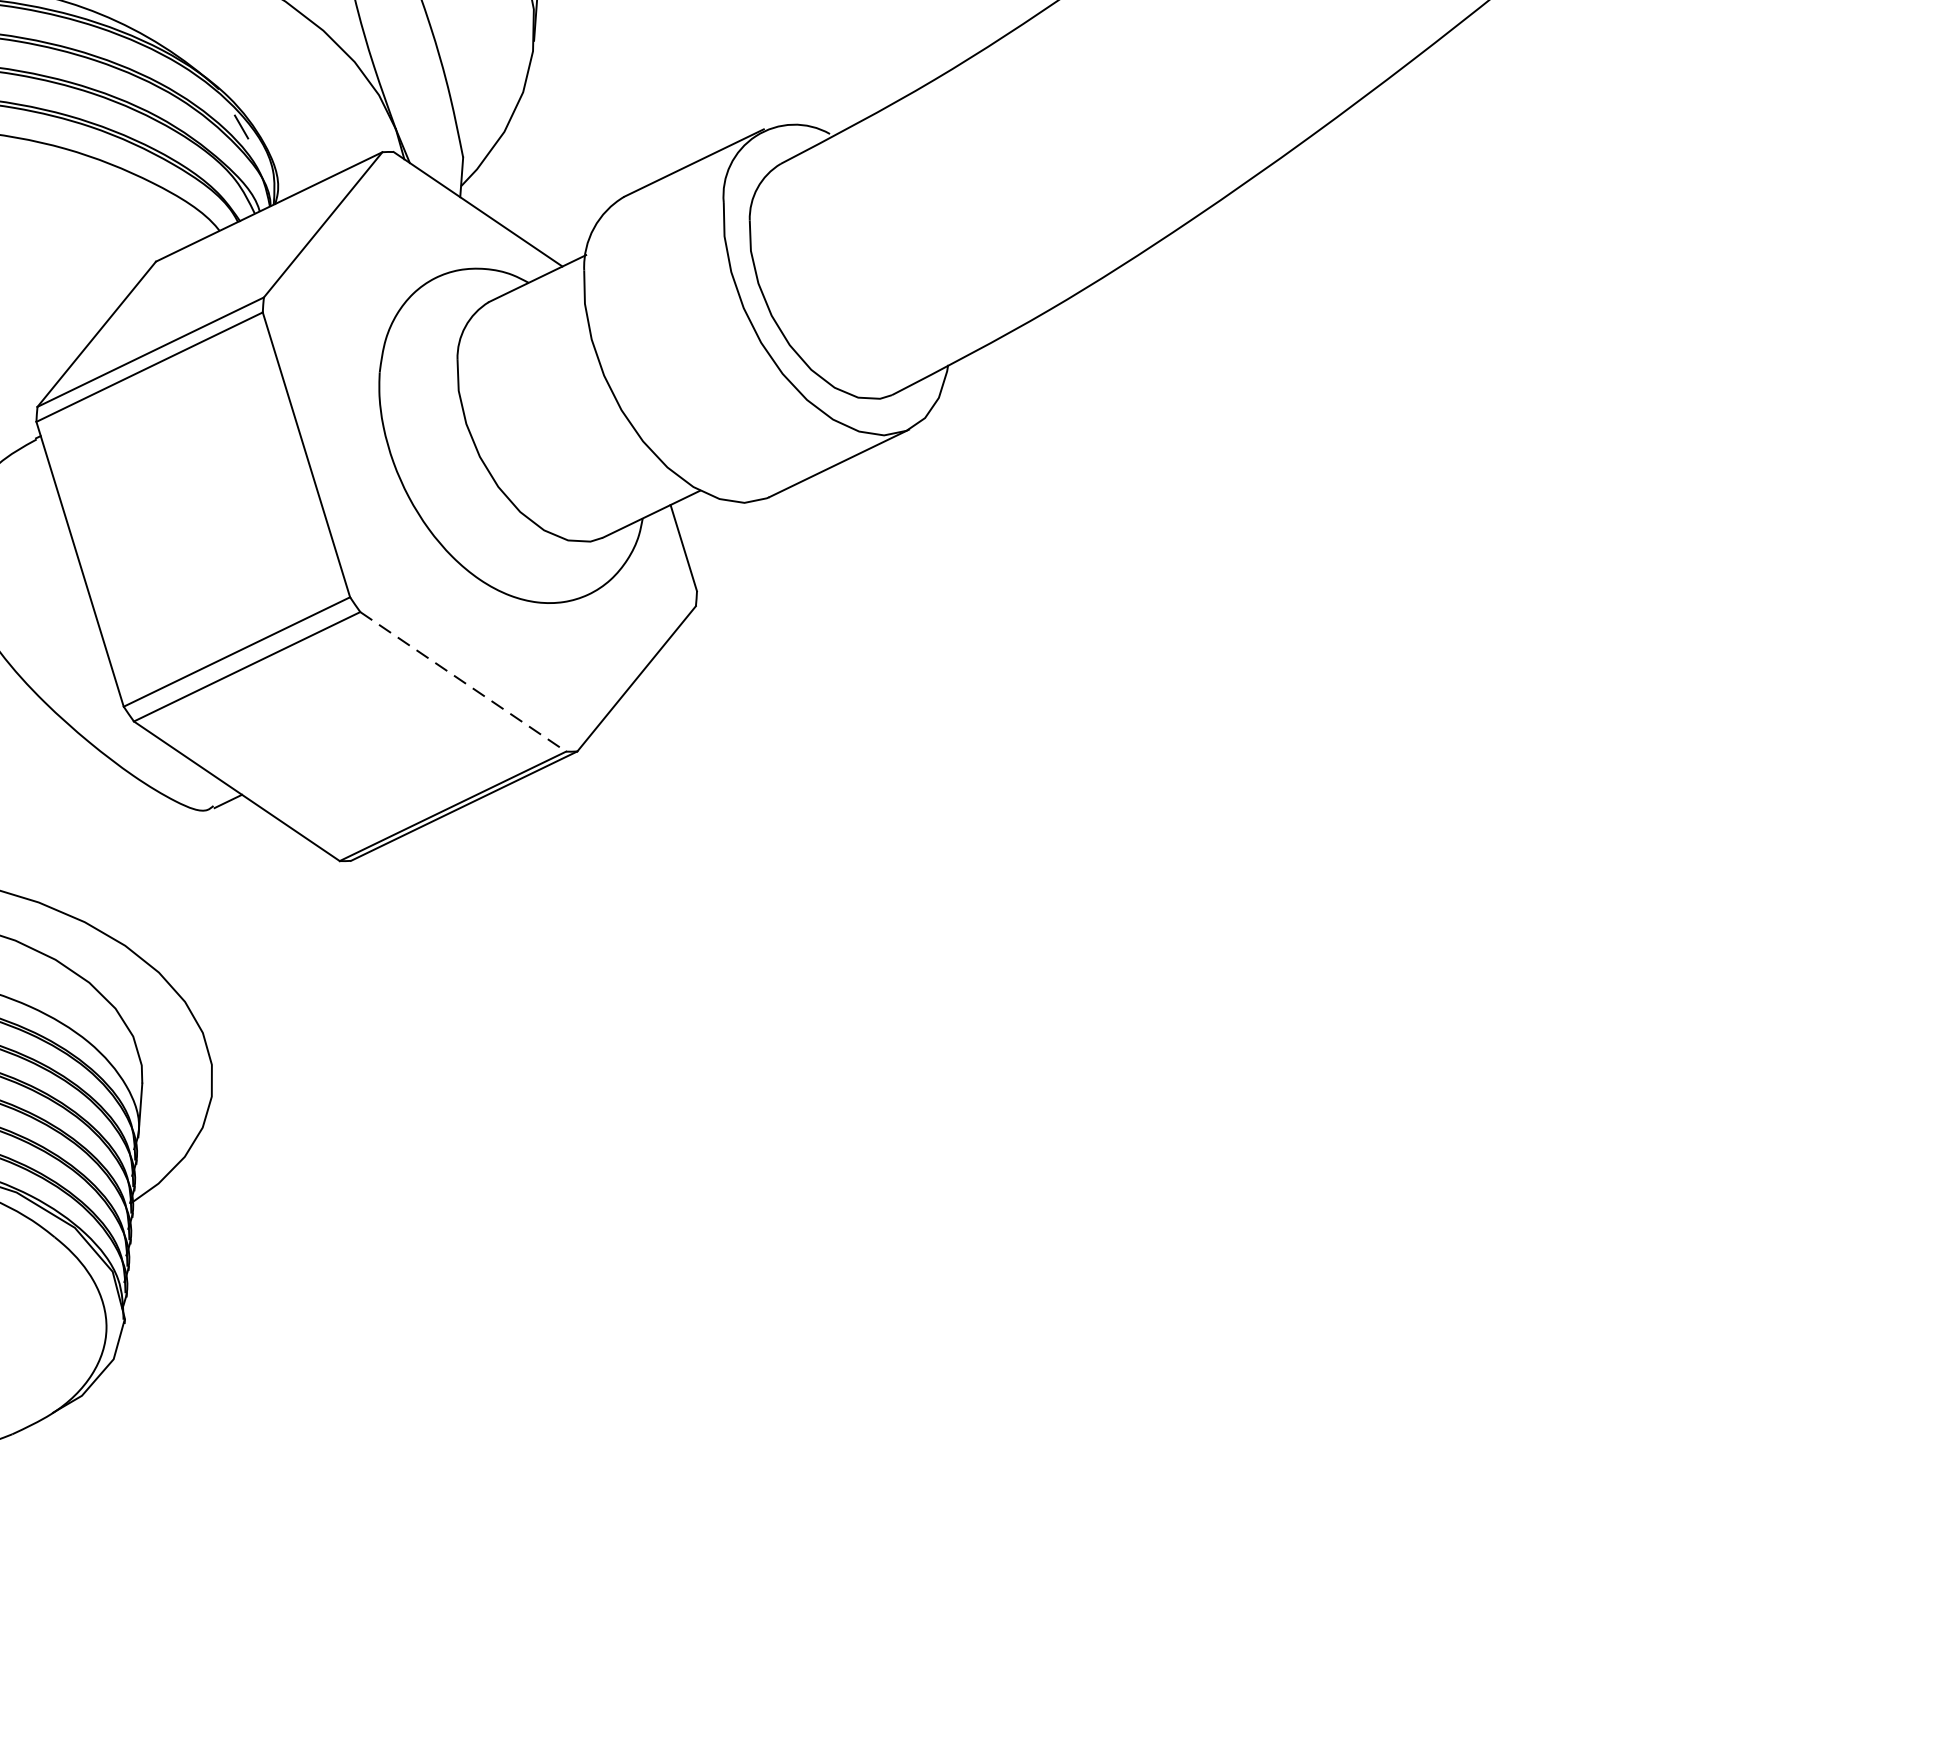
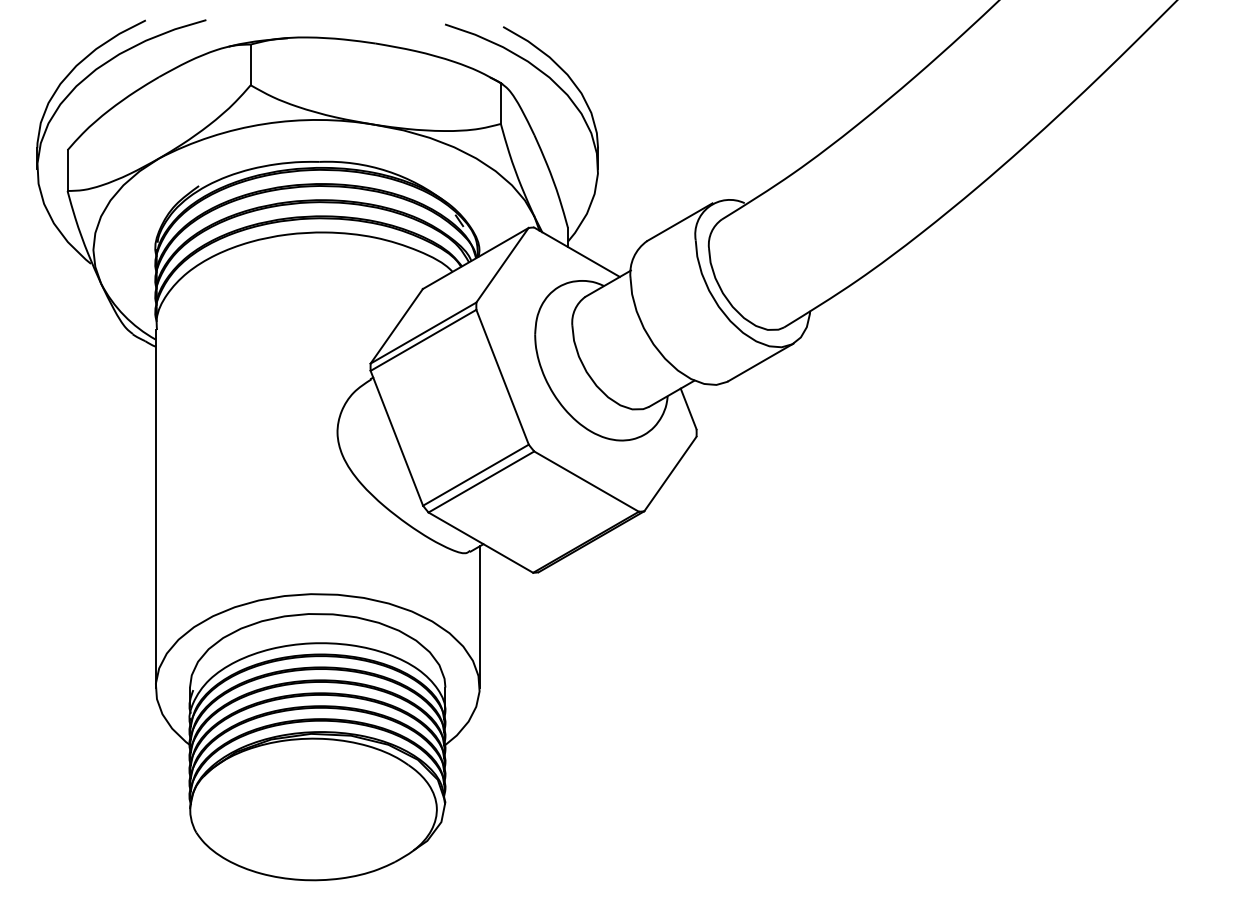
line: (465, 681) -> (587, 481), dashed -> solid
line: (222, 942) -> (479, 616), added

